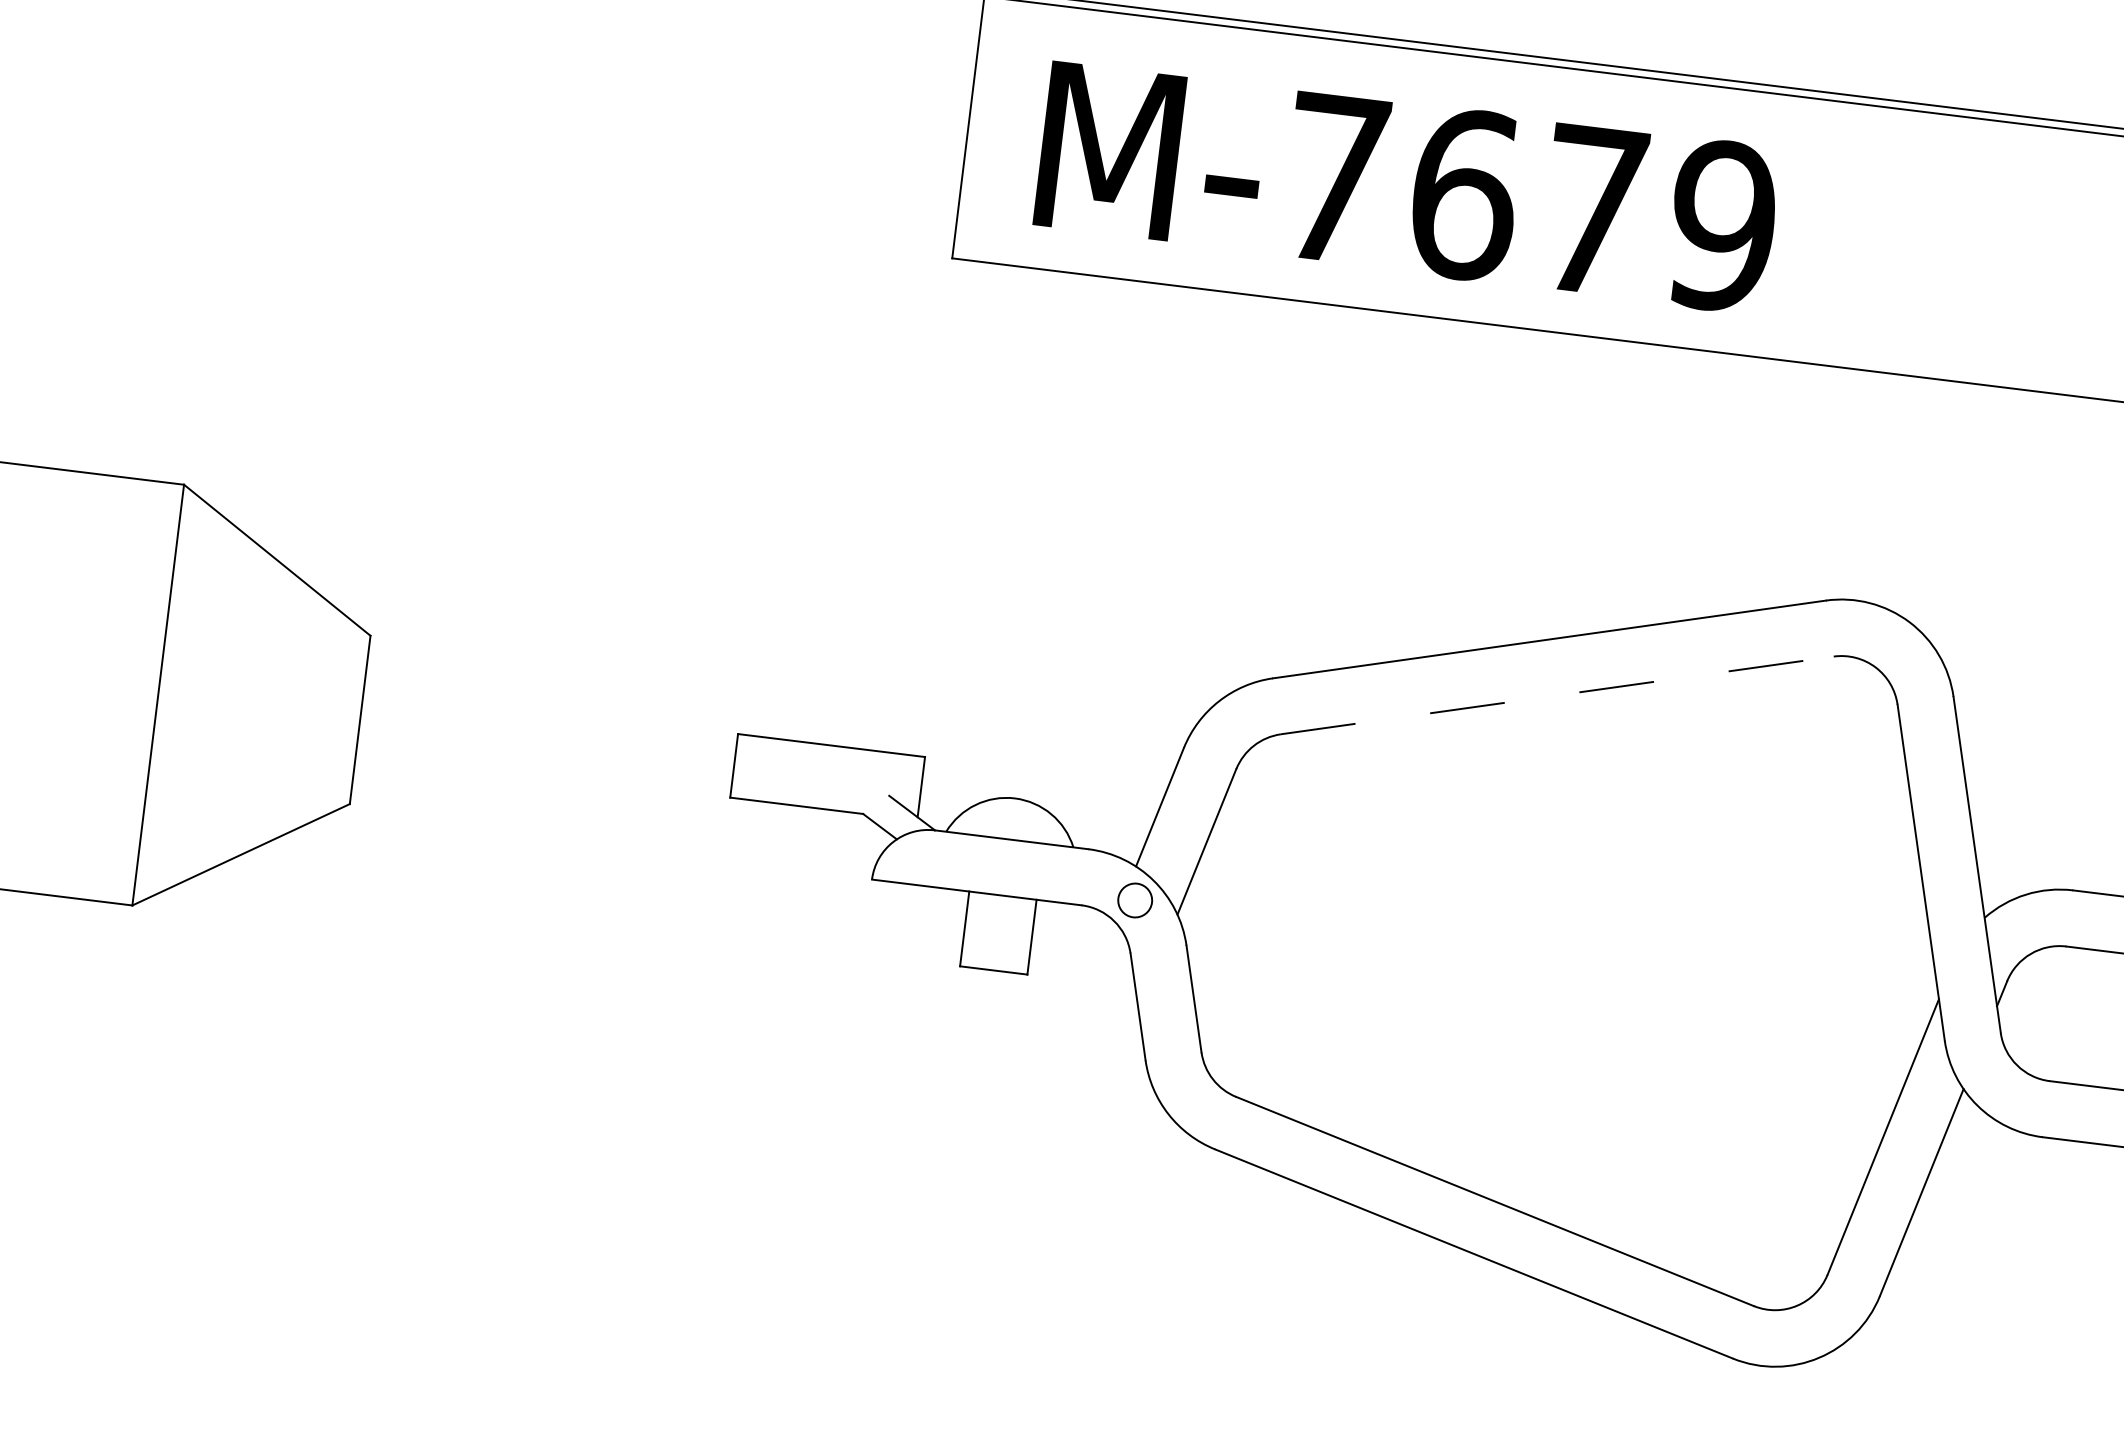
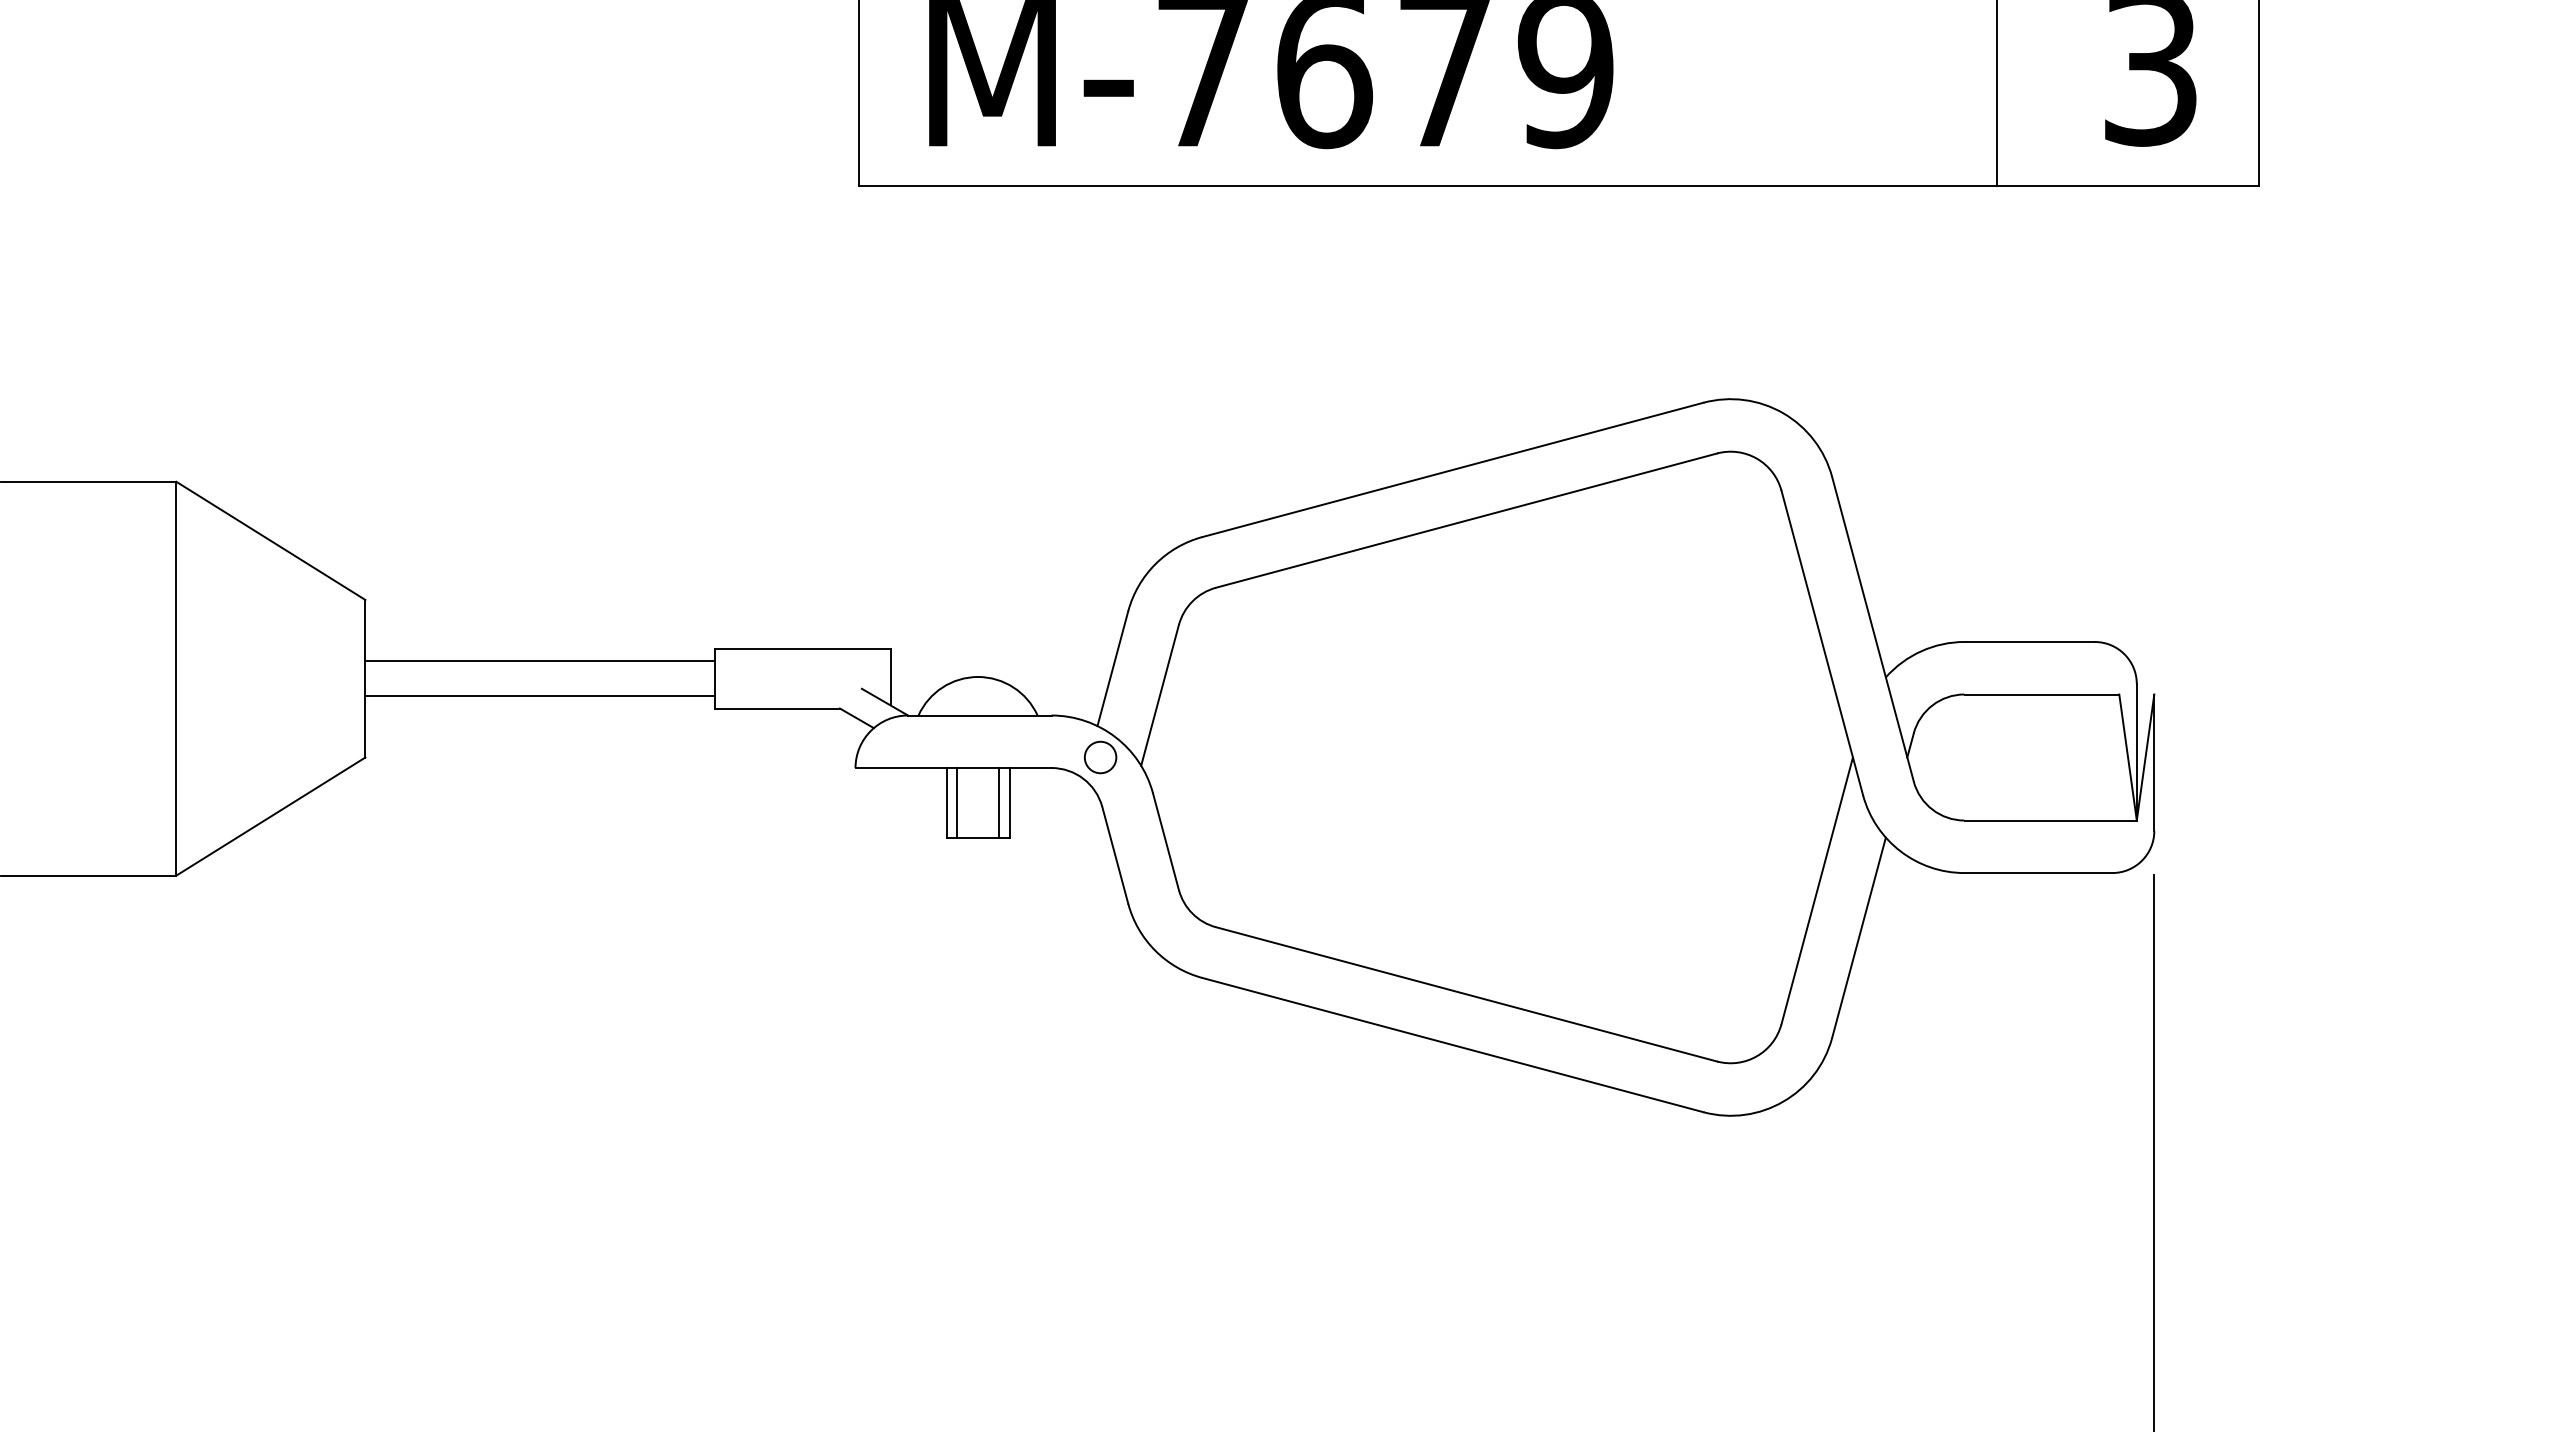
line: (1558, 695) -> (1467, 520), dashed -> solid
line: (549, 724) -> (540, 661), added
line: (544, 761) -> (540, 696), added
line: (976, 930) -> (957, 803), added
line: (1021, 936) -> (999, 803), added

